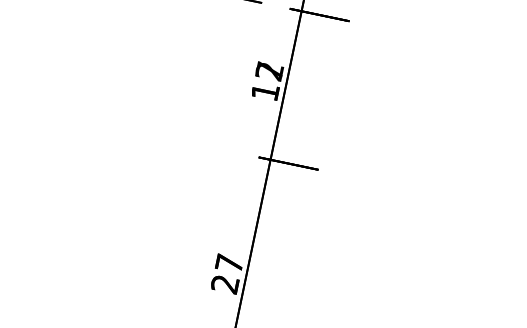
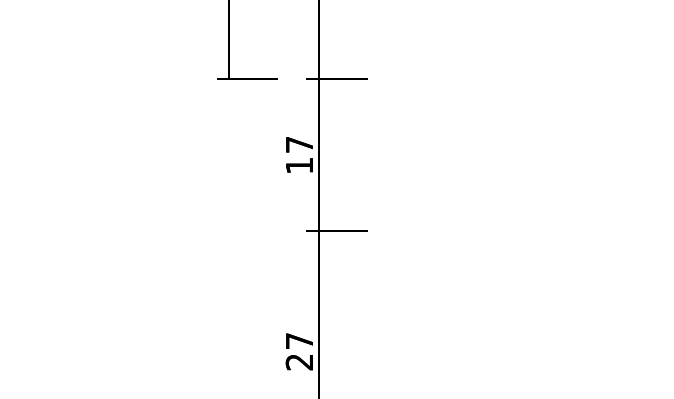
text: (268, 70) -> (298, 144), 12 -> 17

